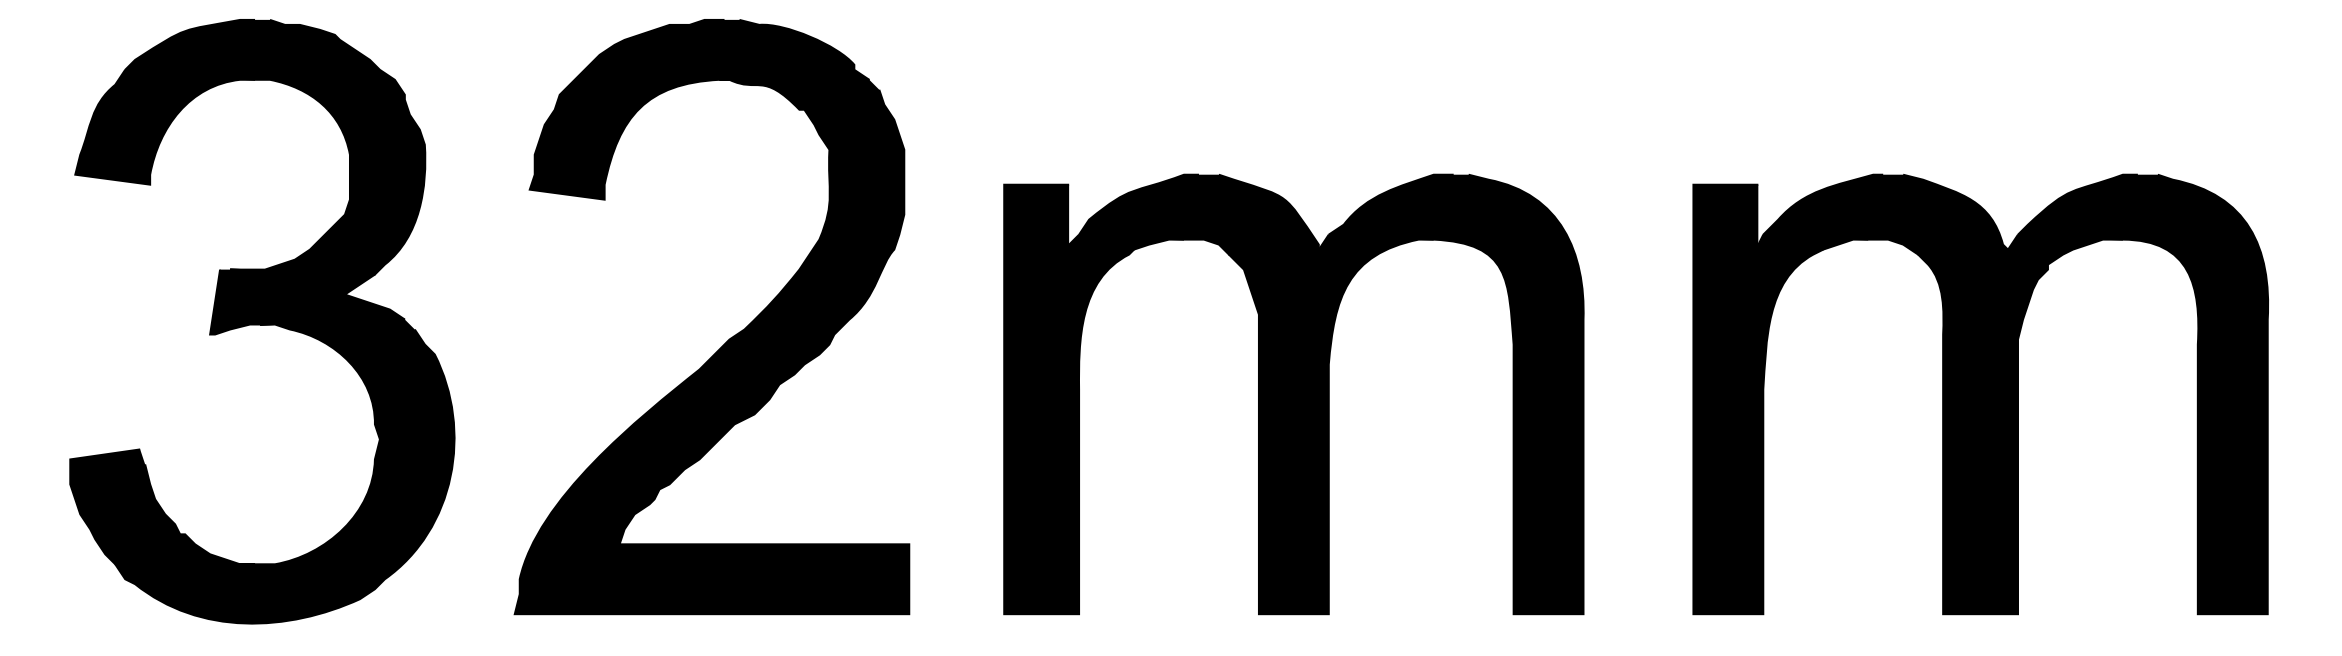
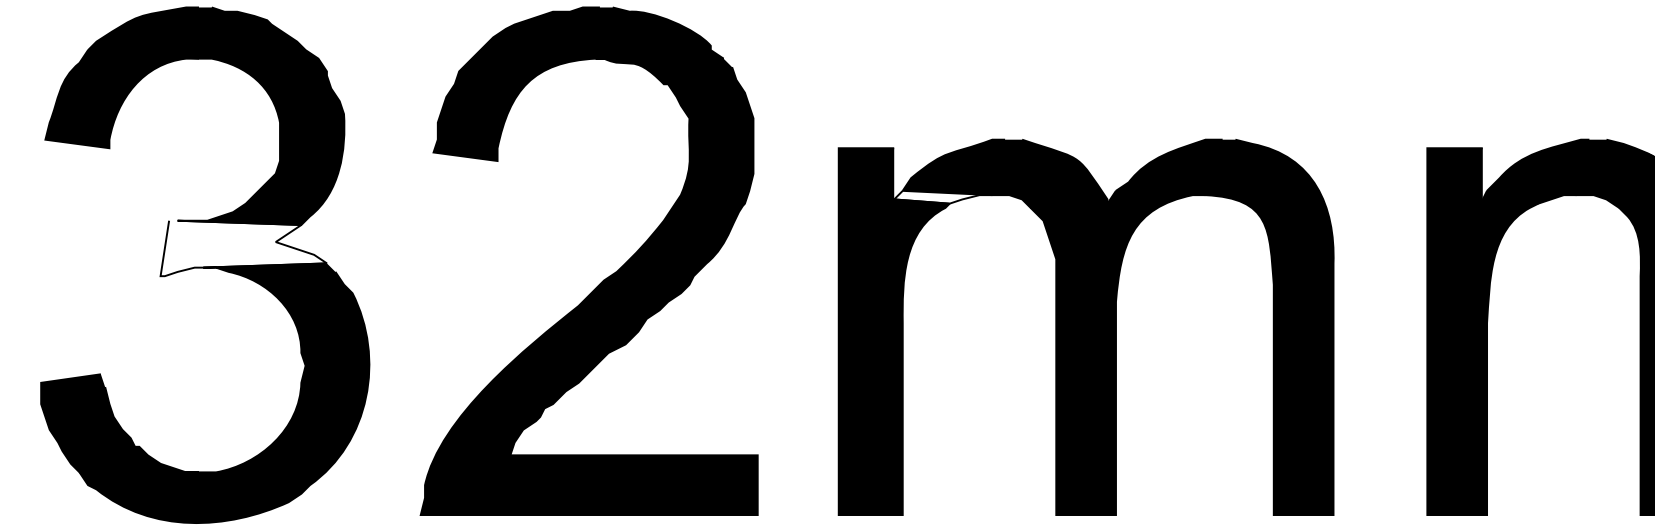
fill: (1126, 241) -> (943, 196), removed
fill: (307, 301) -> (243, 247), removed

